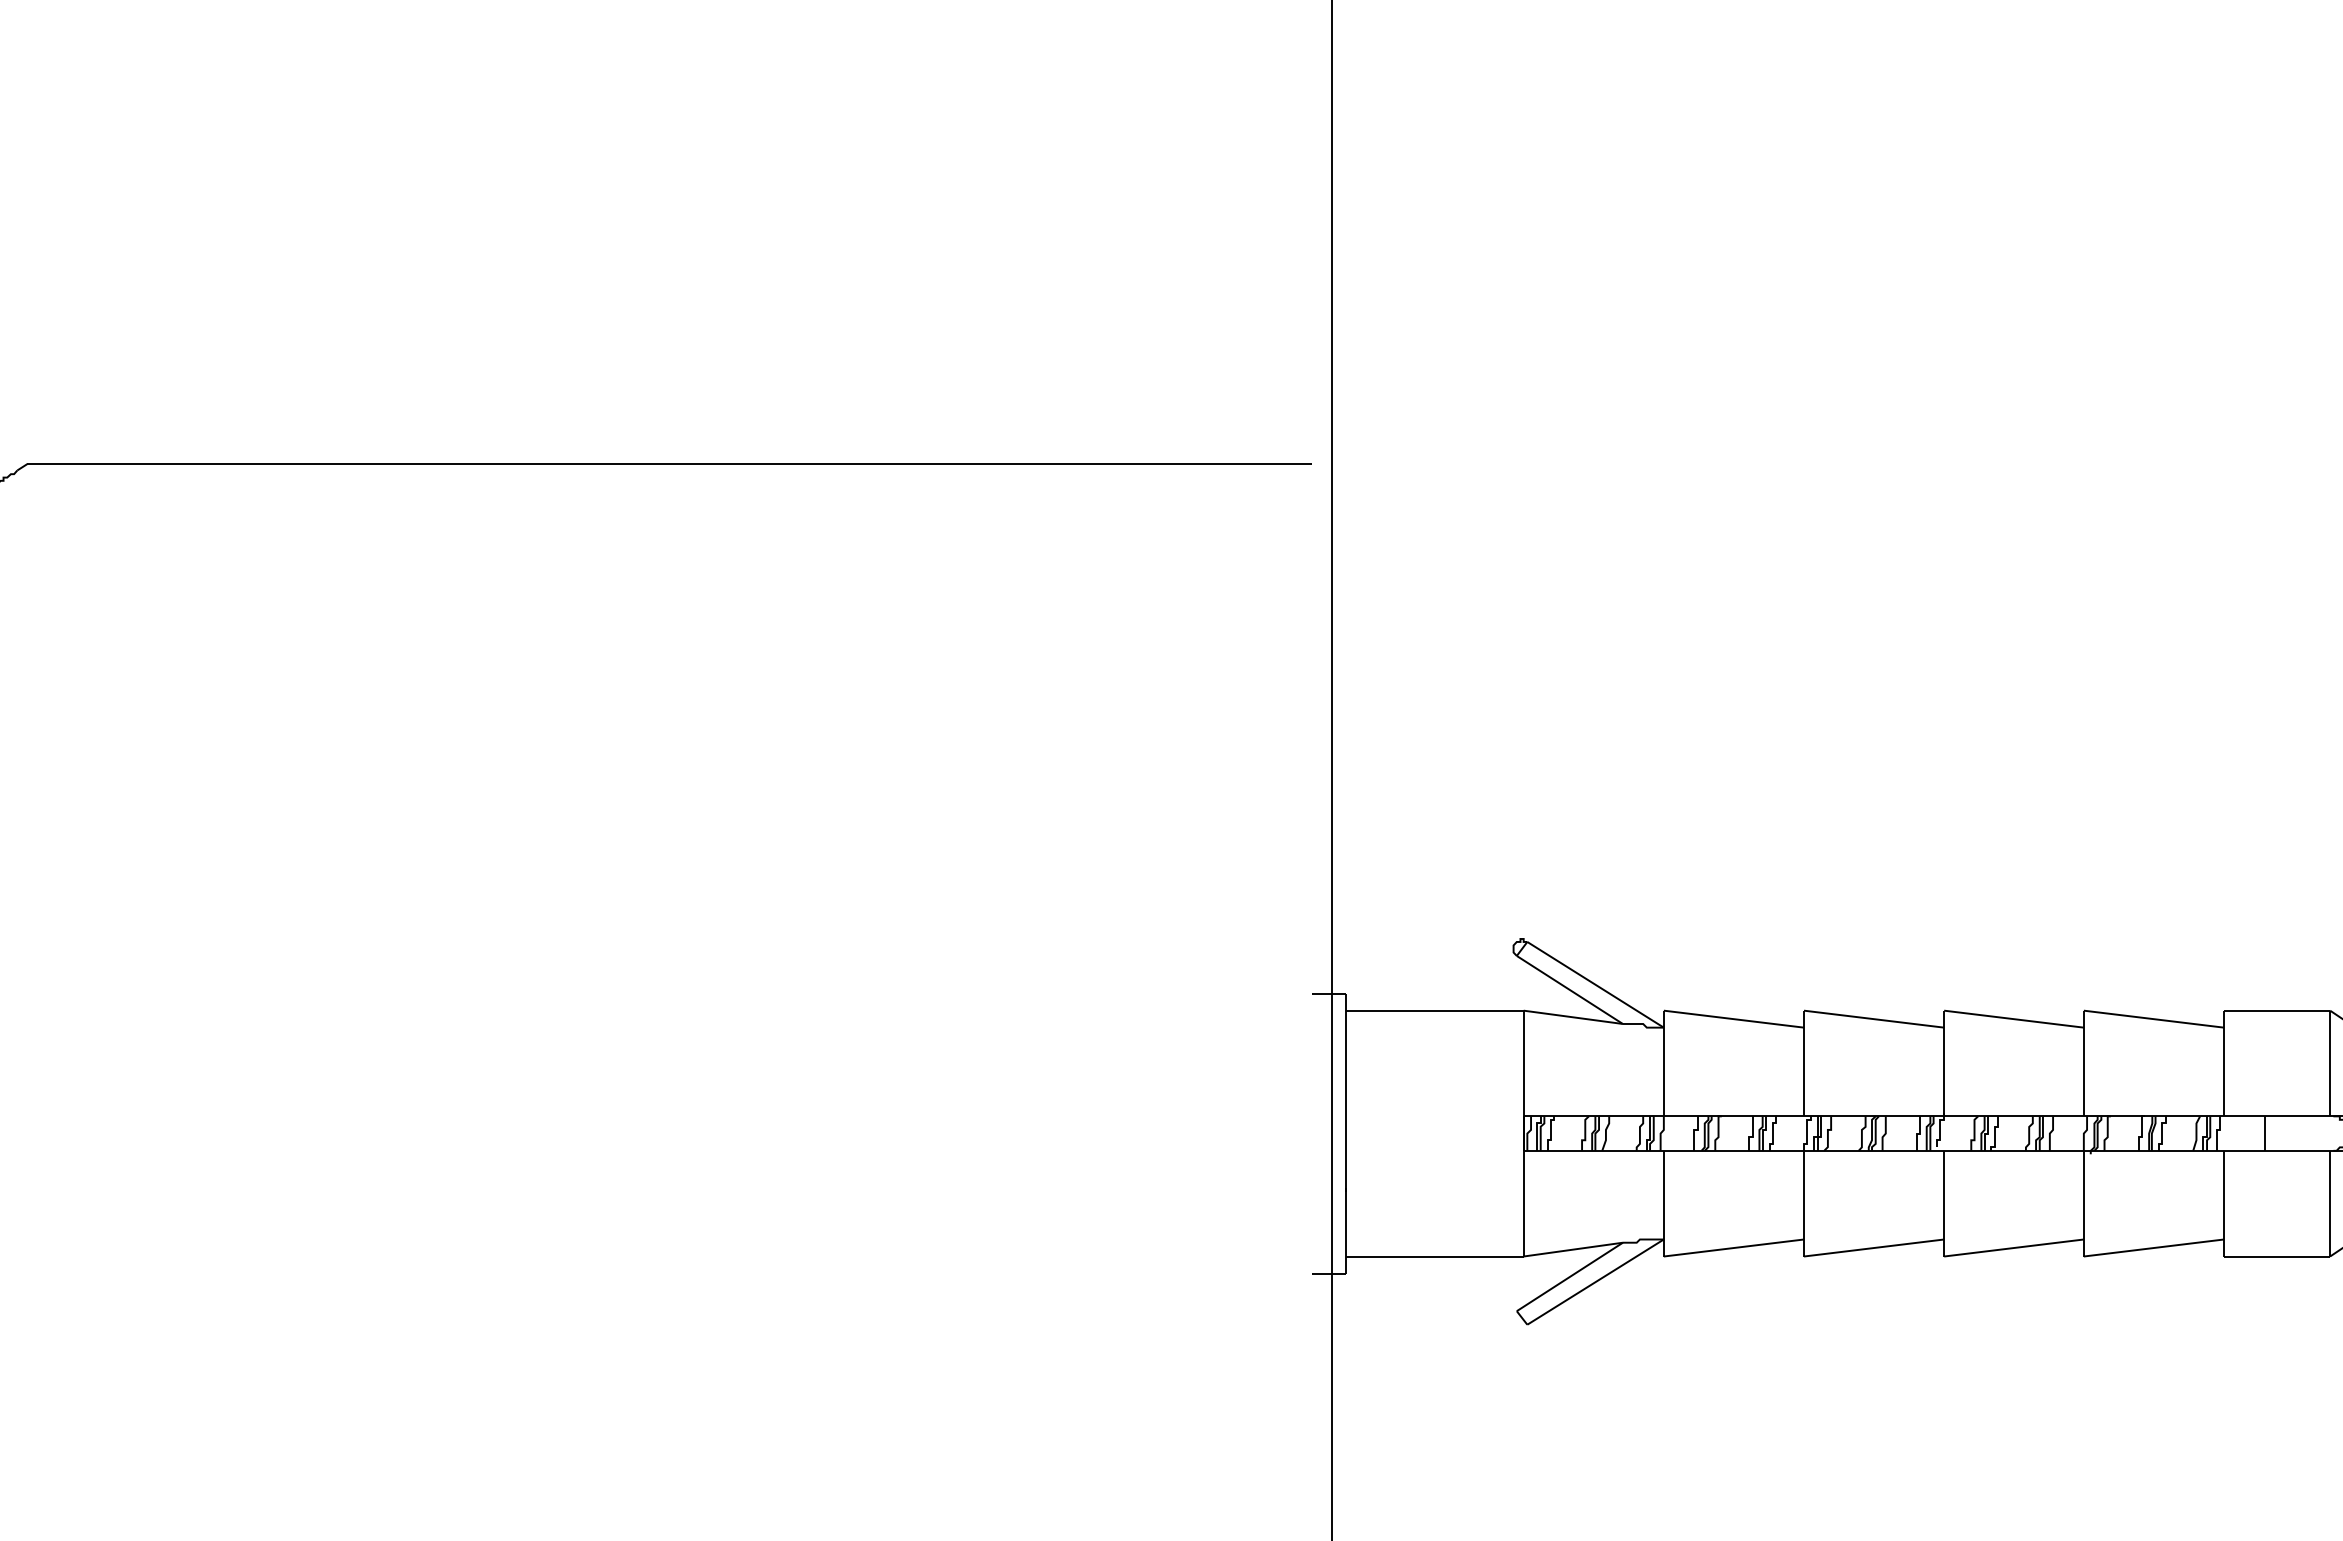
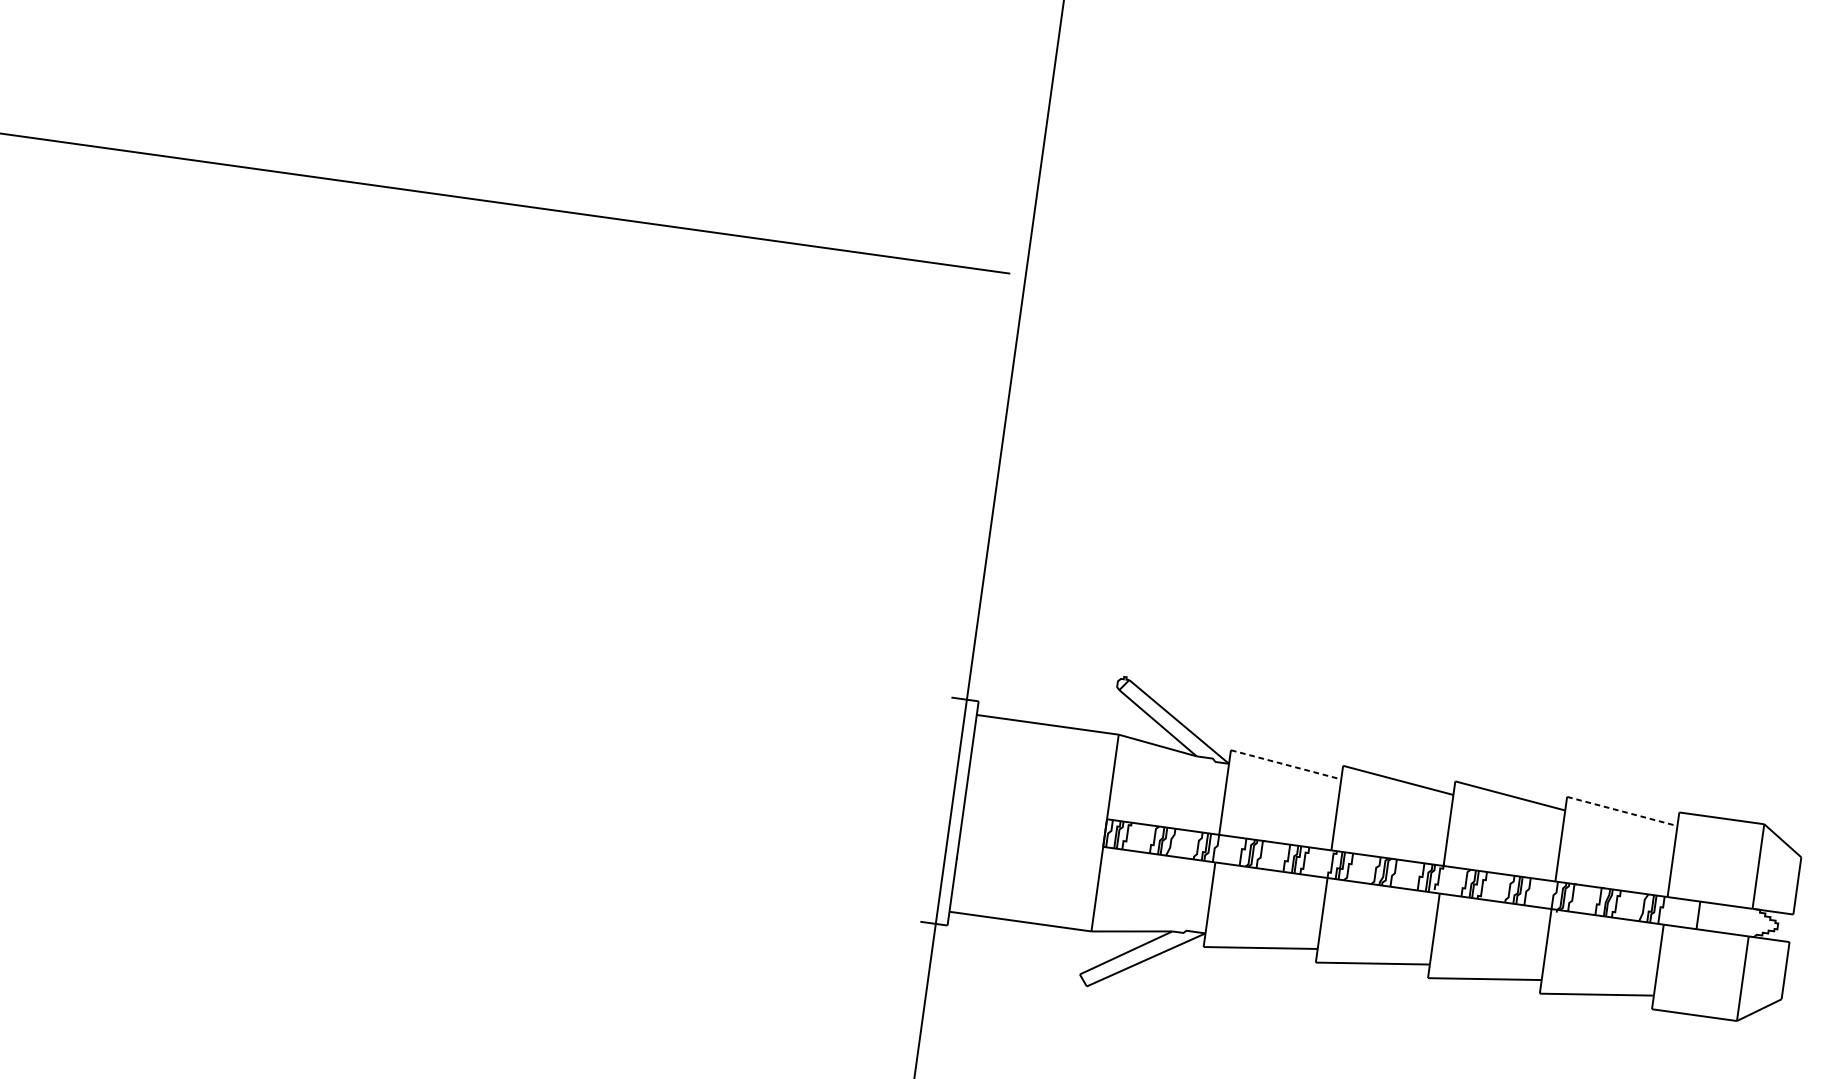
line: (1733, 1019) -> (1285, 765), solid -> dashed
line: (2153, 1019) -> (1621, 811), solid -> dashed

